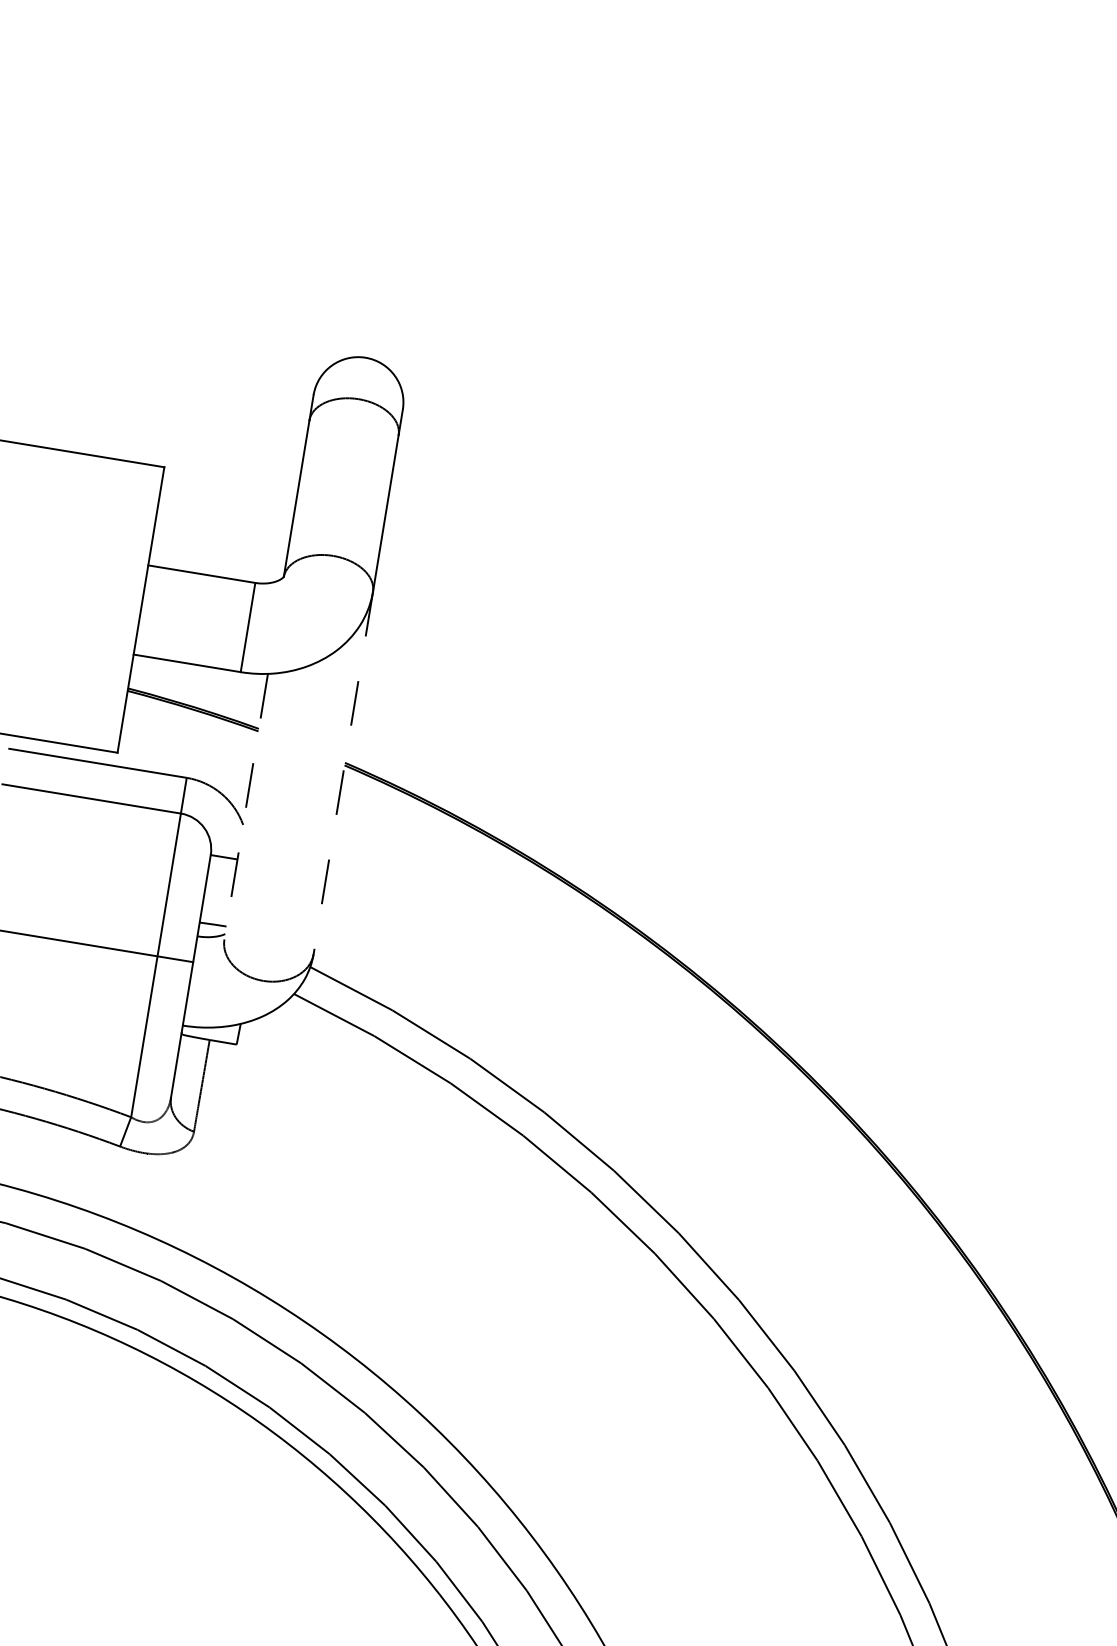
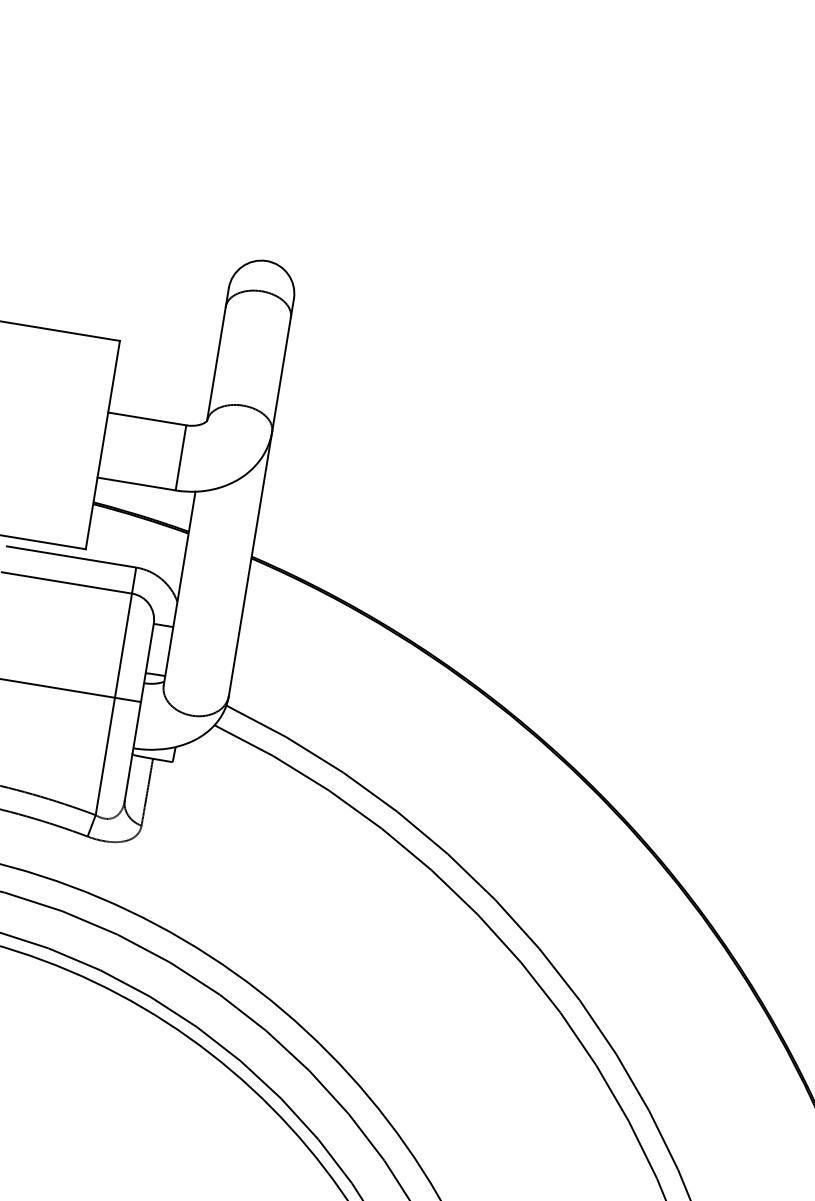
line: (343, 772) -> (250, 563), dashed -> solid
line: (246, 806) -> (179, 588), dashed -> solid

